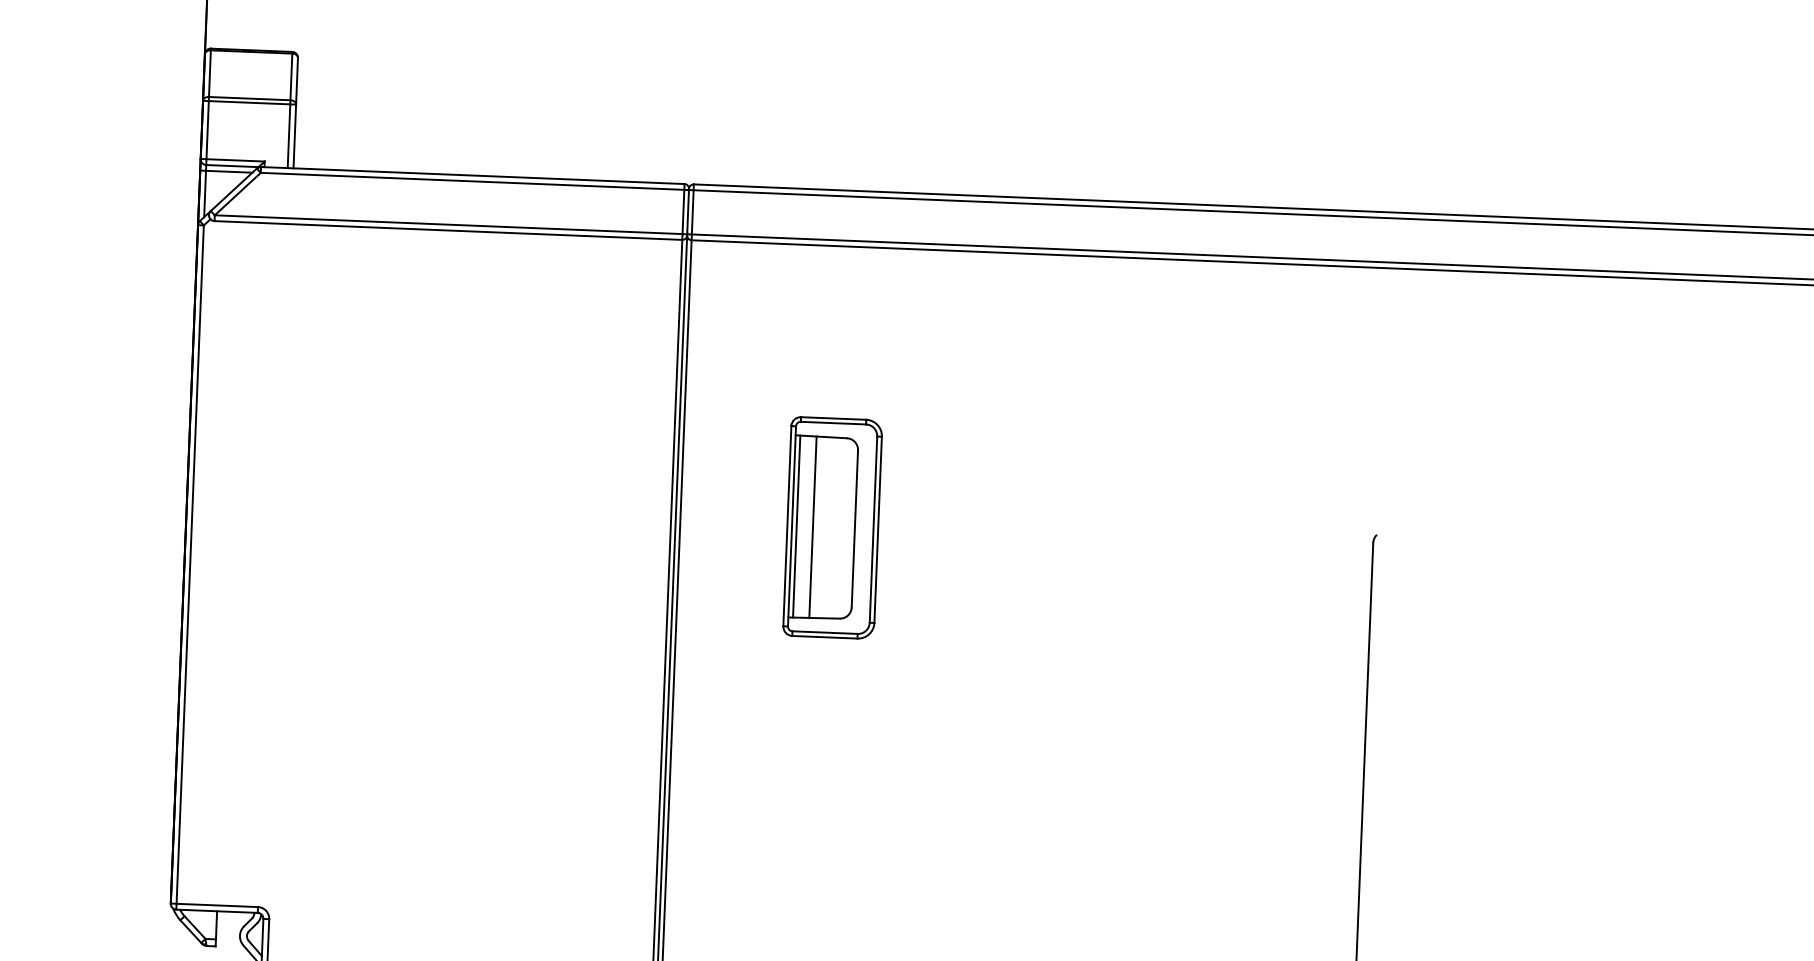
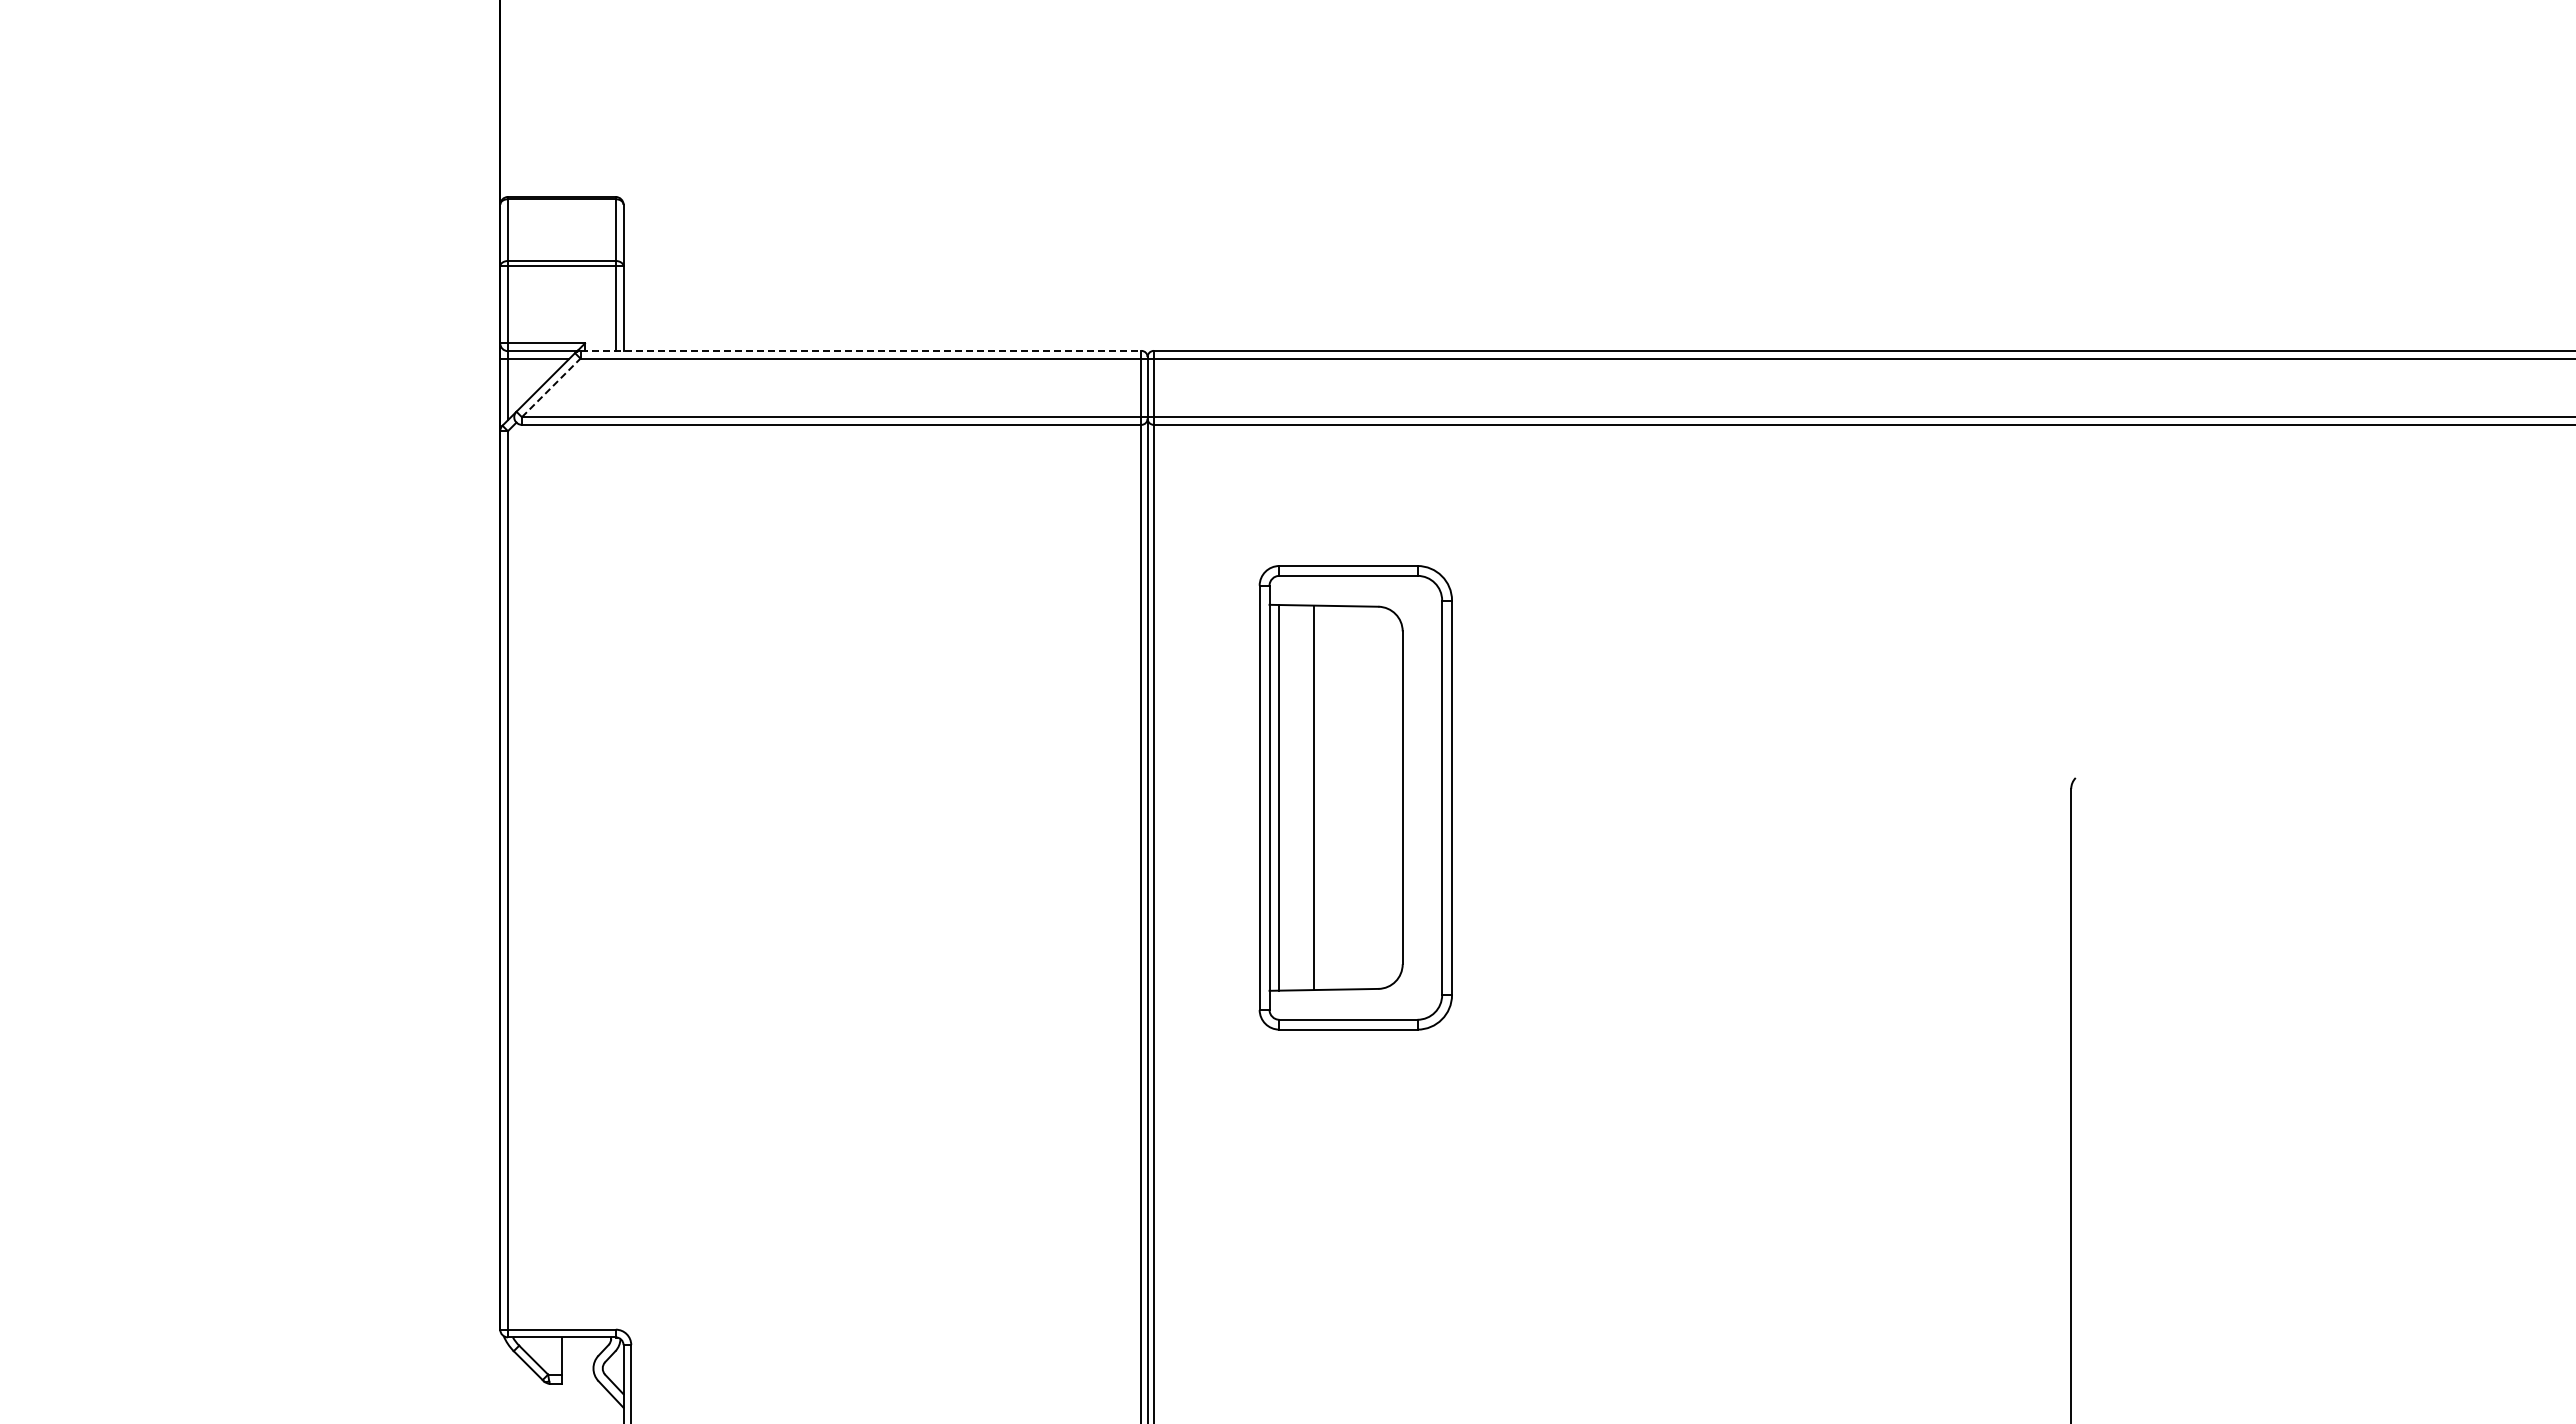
line: (473, 175) -> (861, 350), solid -> dashed
line: (238, 193) -> (551, 387), solid -> dashed
part: (832, 527) -> (1355, 797), size x1.6

